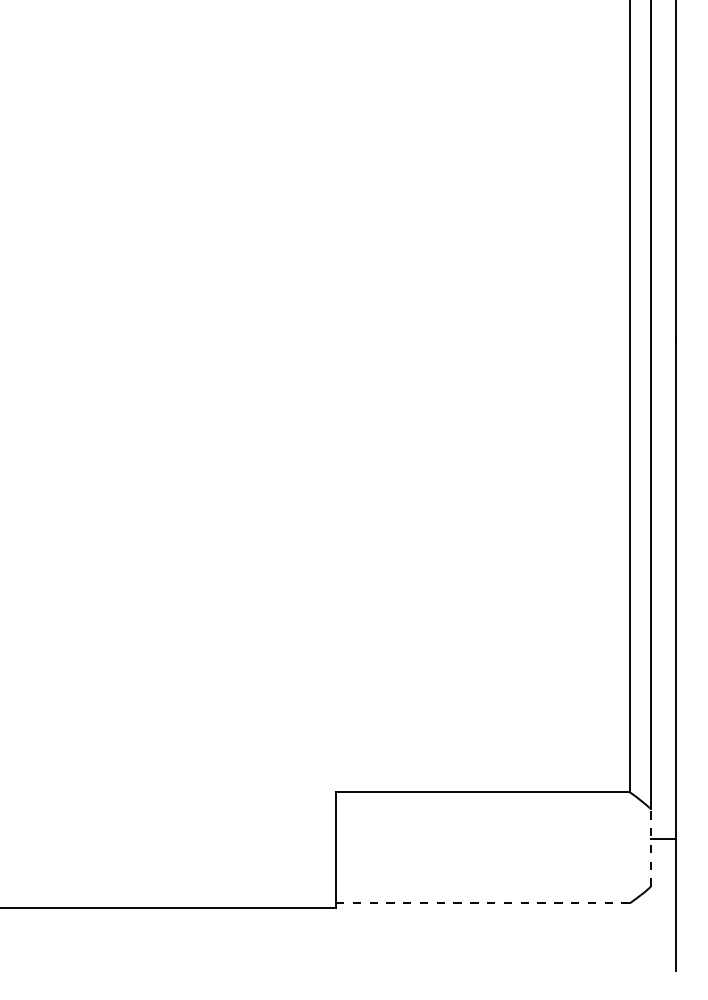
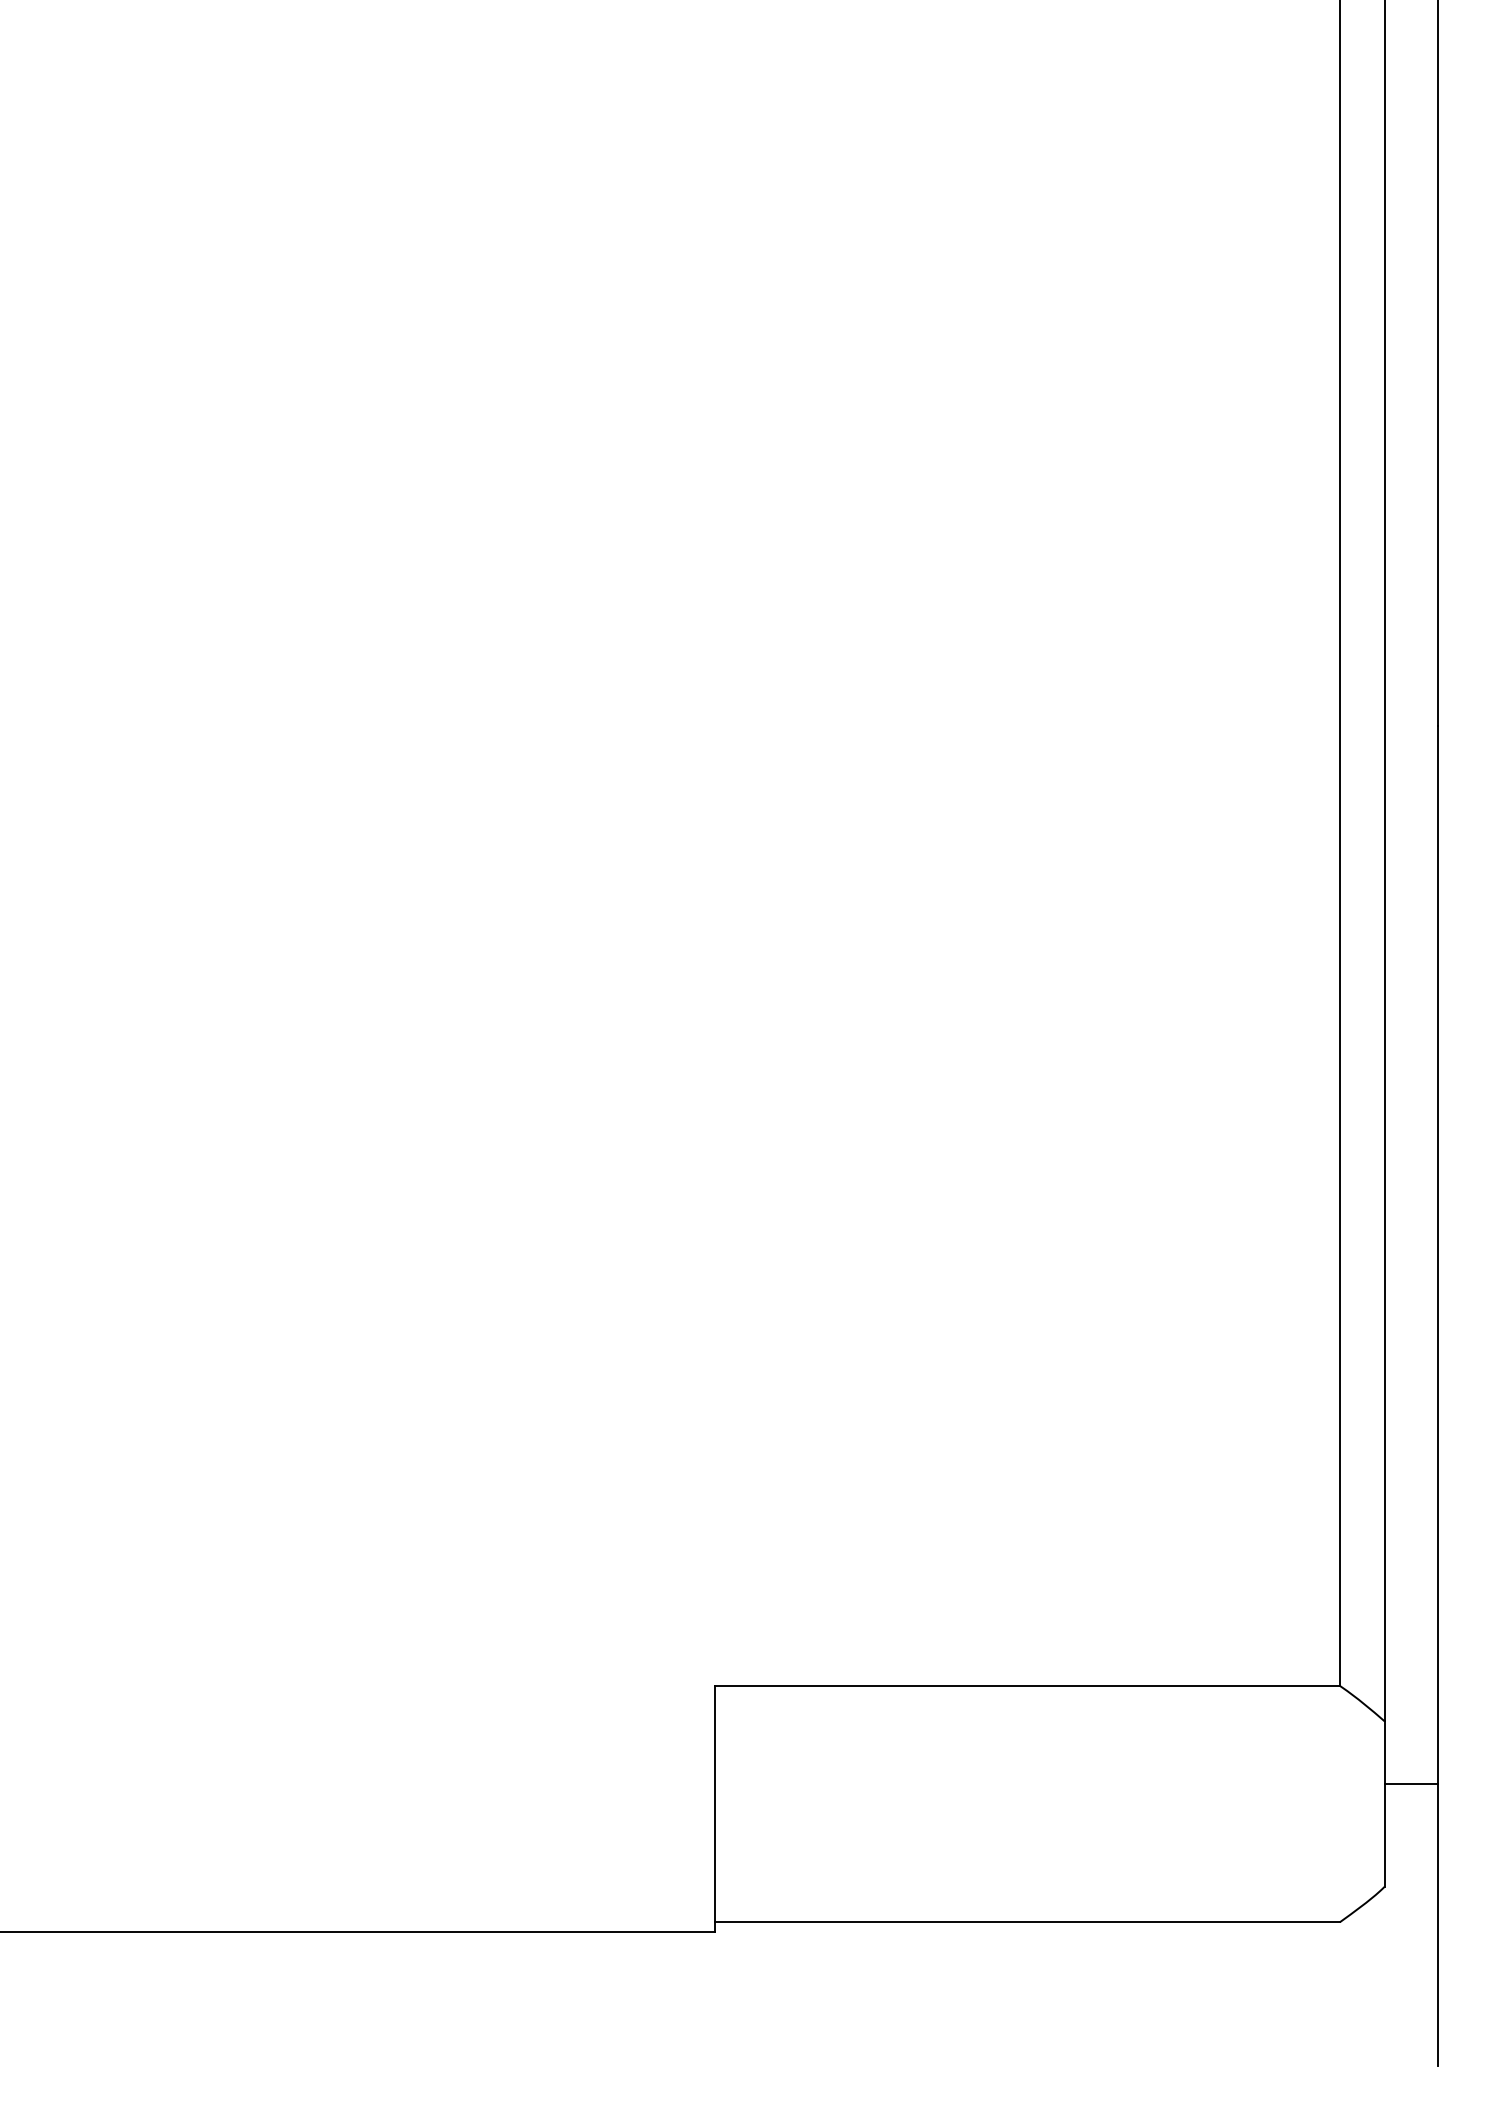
line: (650, 847) -> (1383, 1803), dashed -> solid
line: (482, 903) -> (1026, 1922), dashed -> solid

